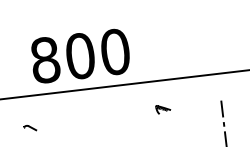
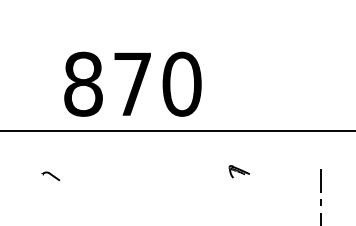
text: (80, 55) -> (132, 83), 800 -> 870

